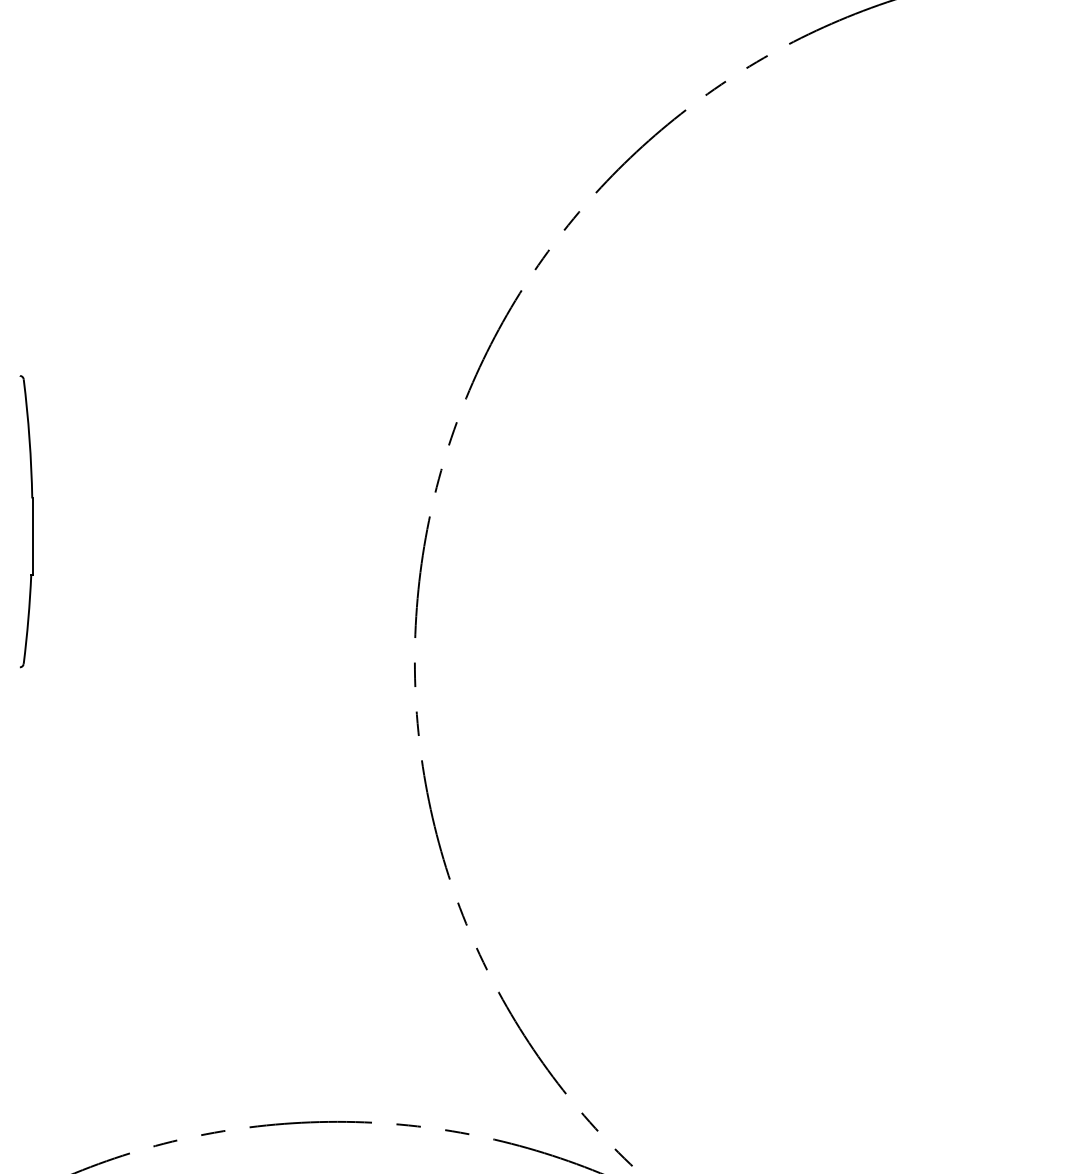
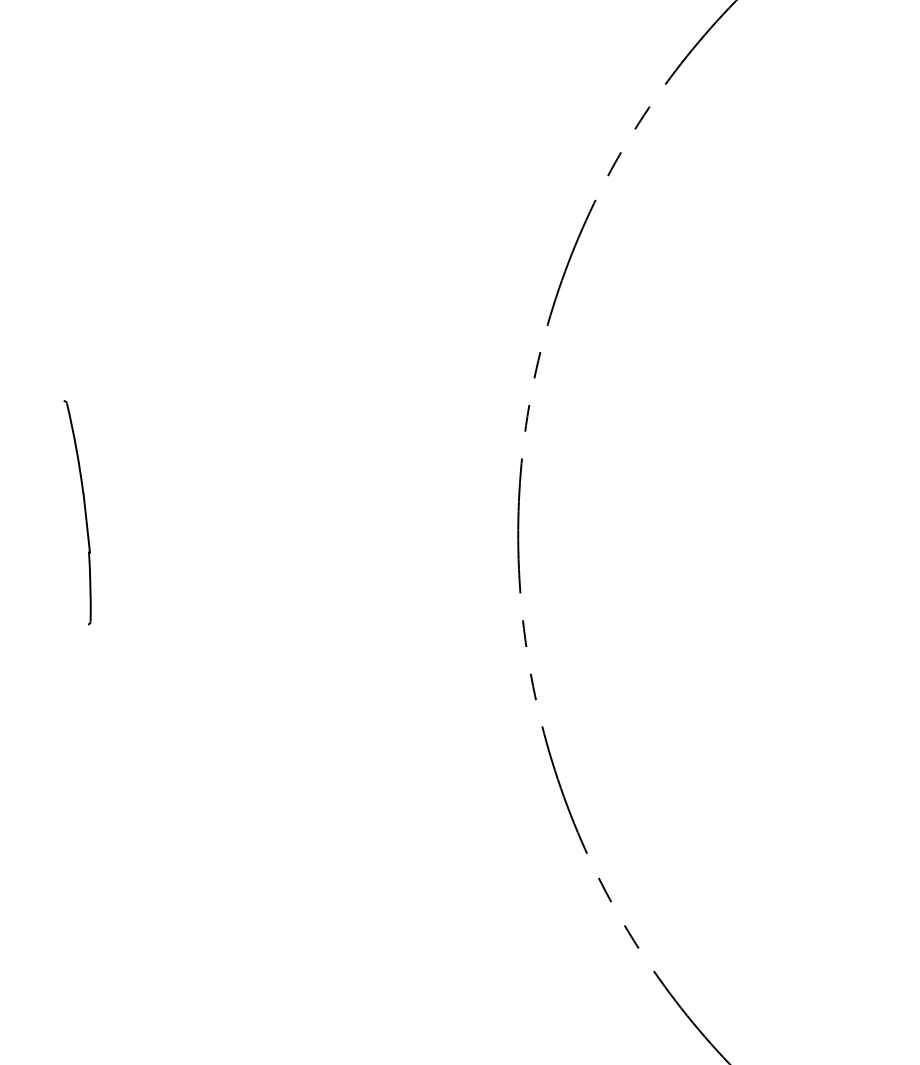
part: (26, 521) -> (80, 511), size x0.7

